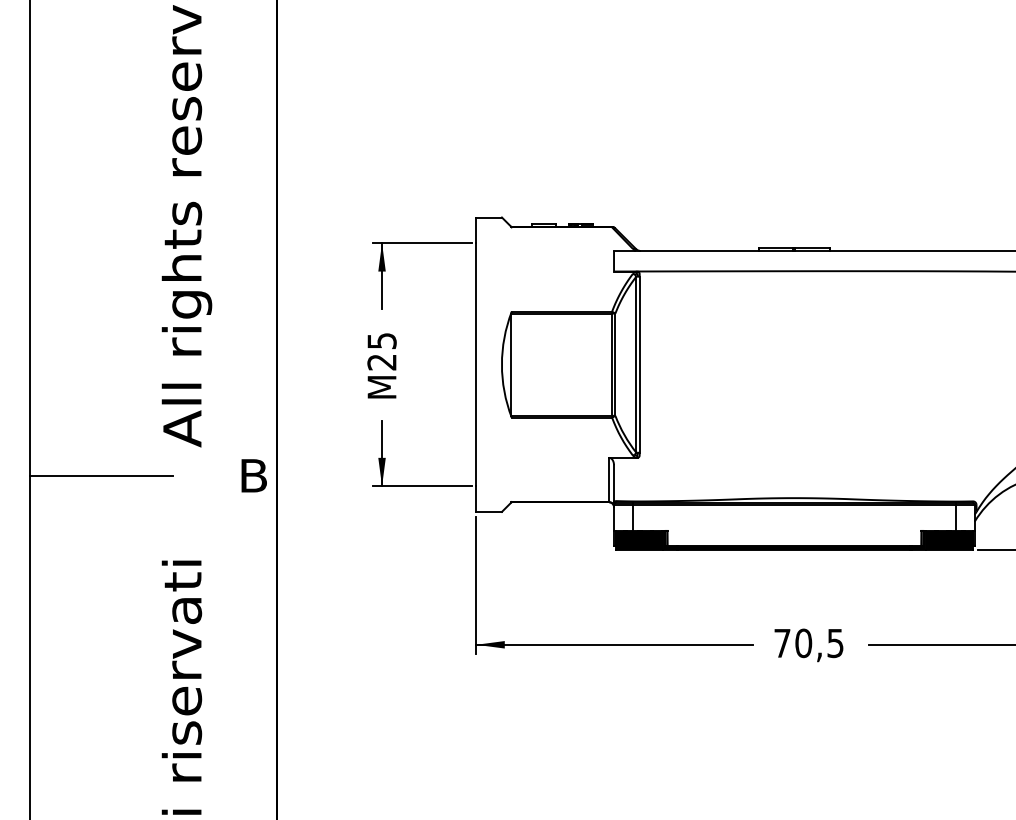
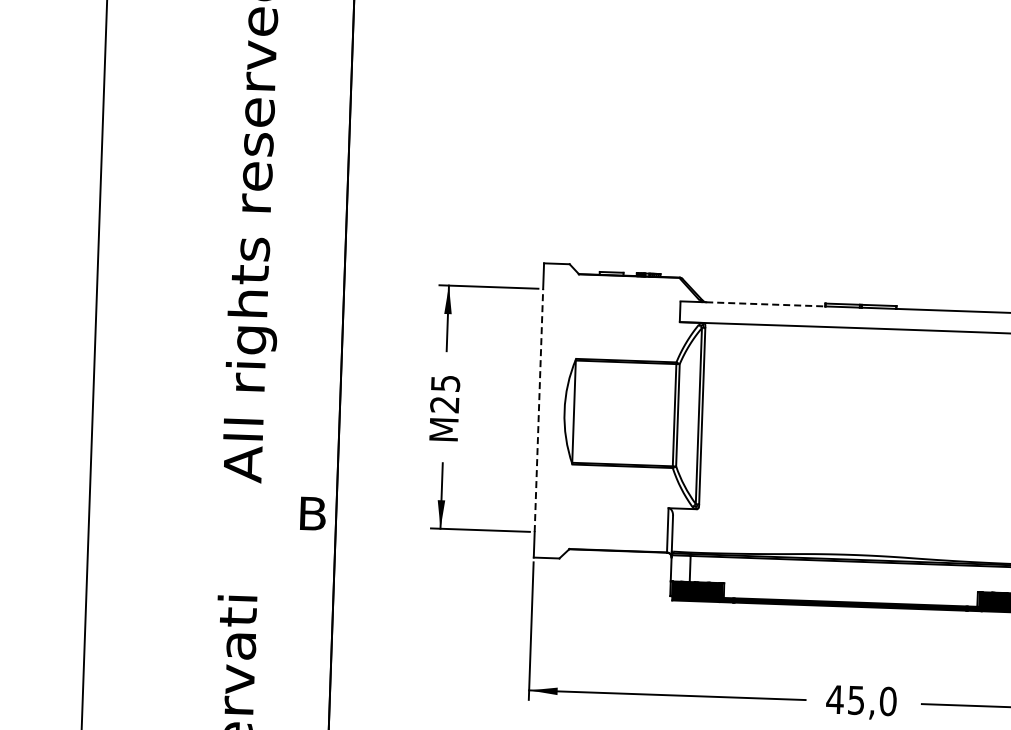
line: (699, 250) -> (765, 304), solid -> dashed
line: (476, 364) -> (539, 410), solid -> dashed
line: (101, 475) -> (160, 508), removed
text: (808, 643) -> (861, 700), 70,5 -> 45,0

